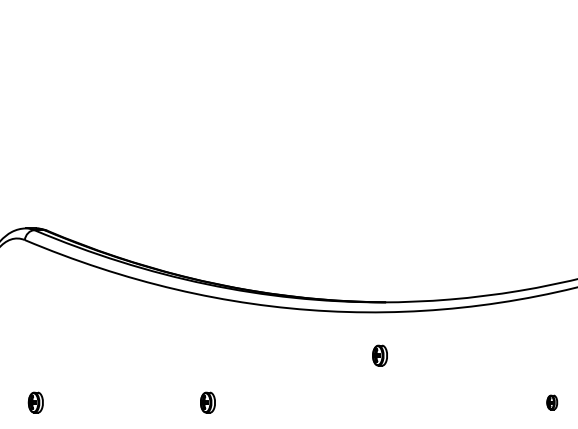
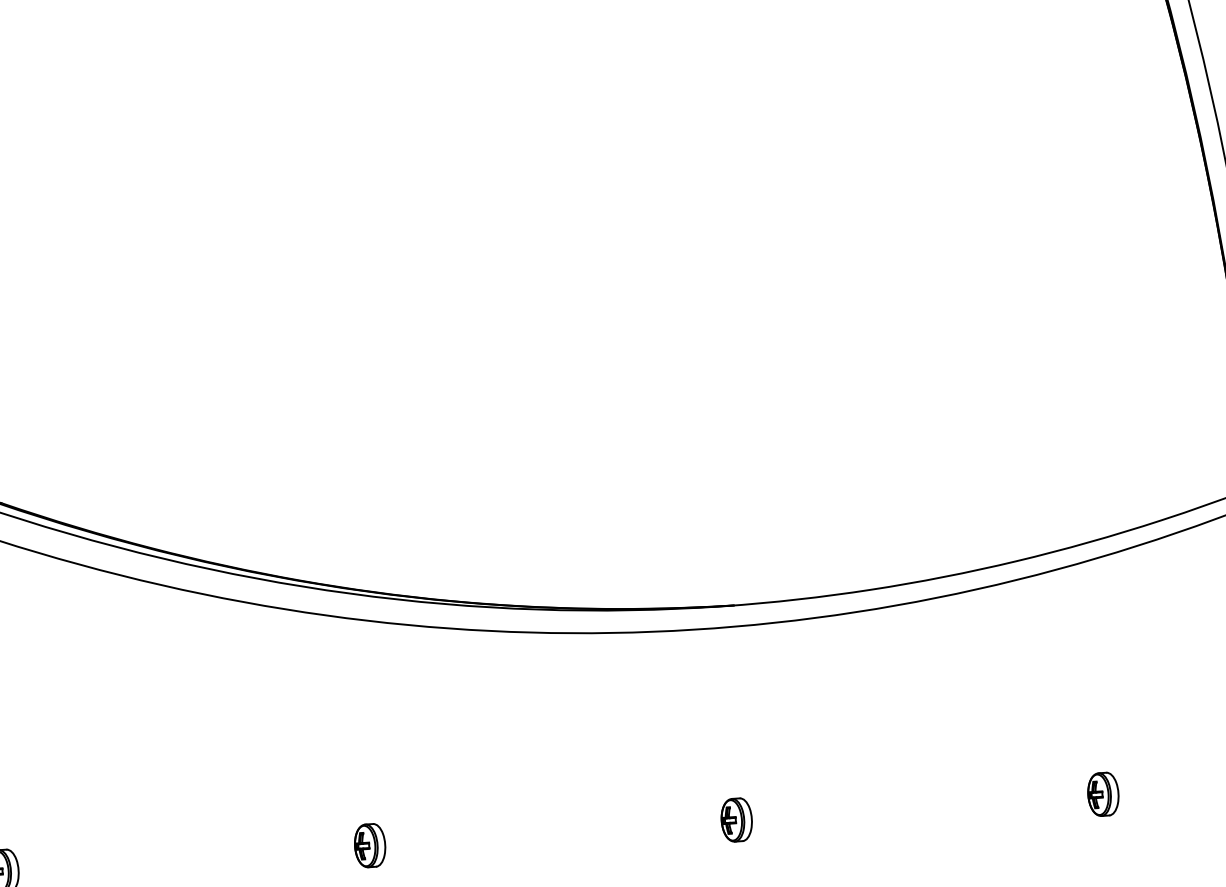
part: (379, 355) -> (735, 819), moved
part: (552, 402) -> (1103, 794), size x1.43

